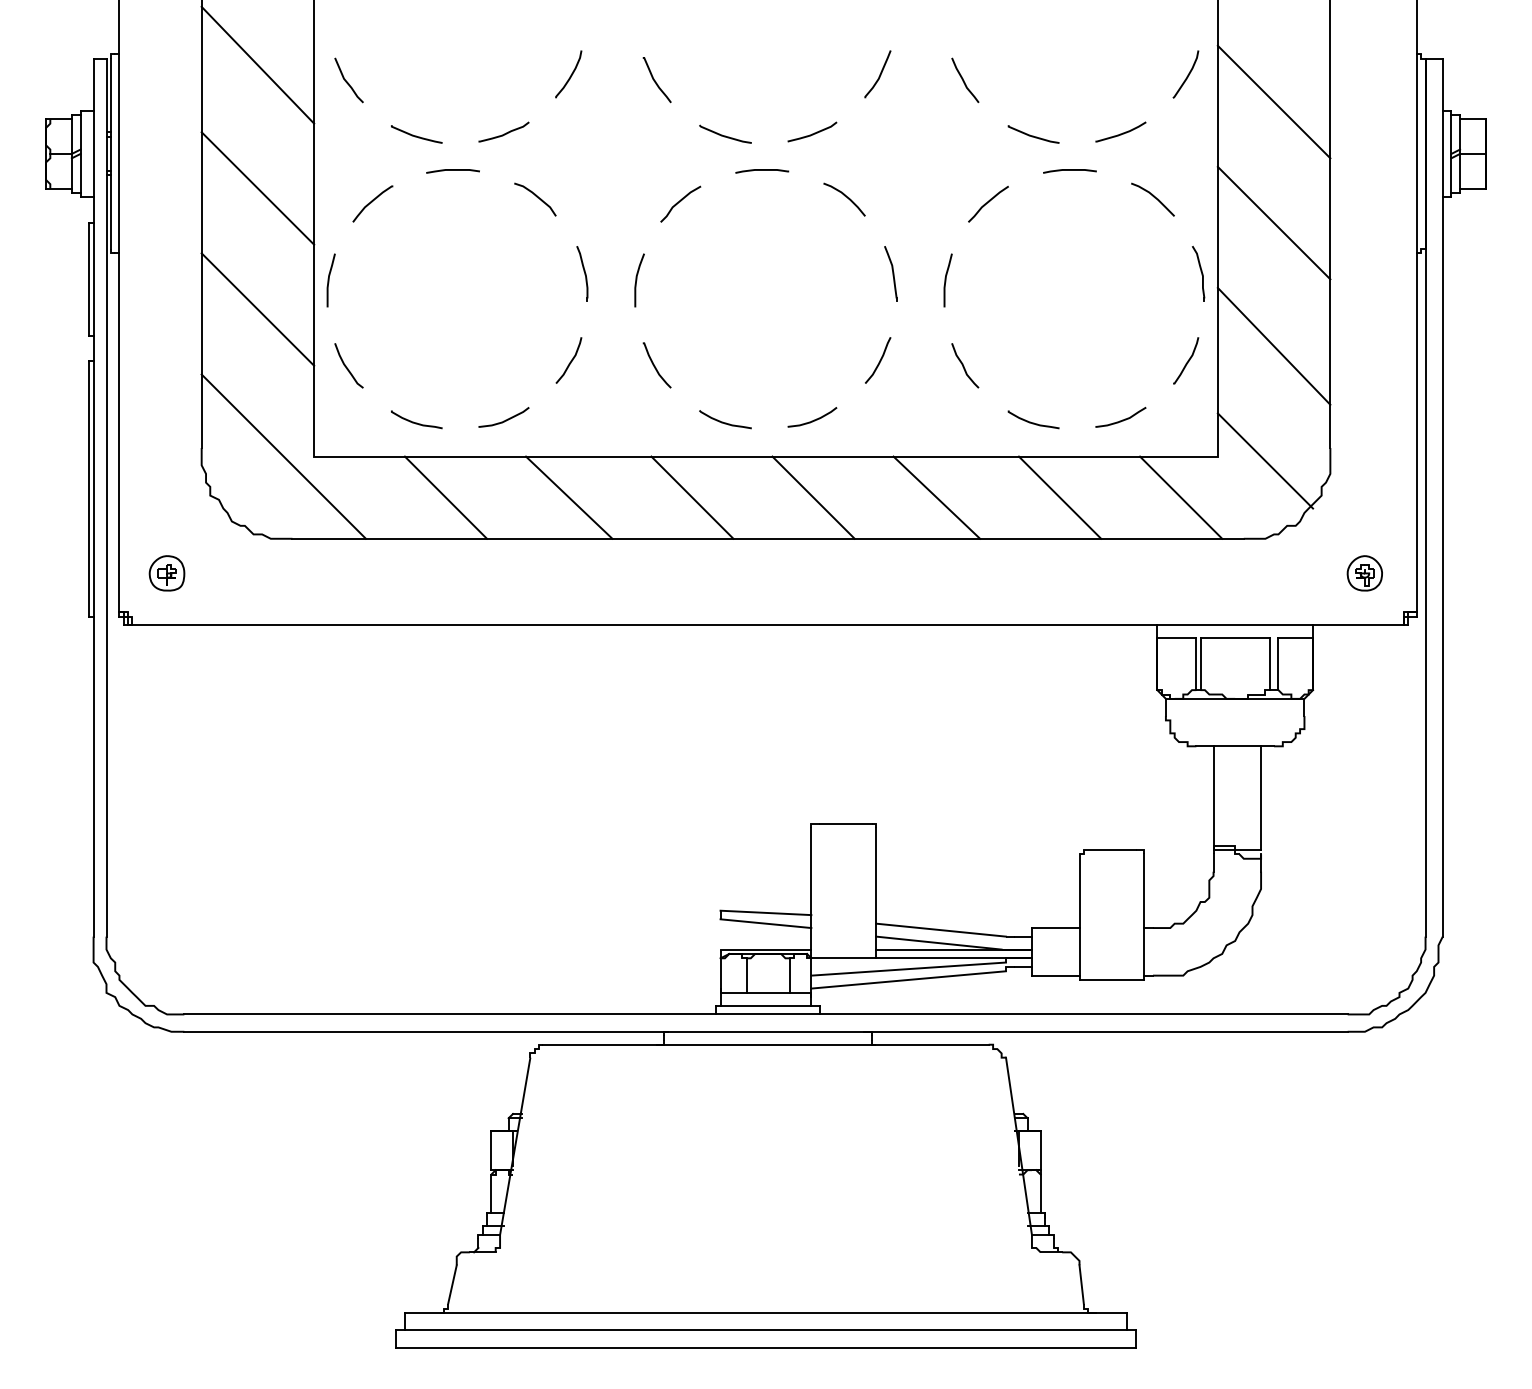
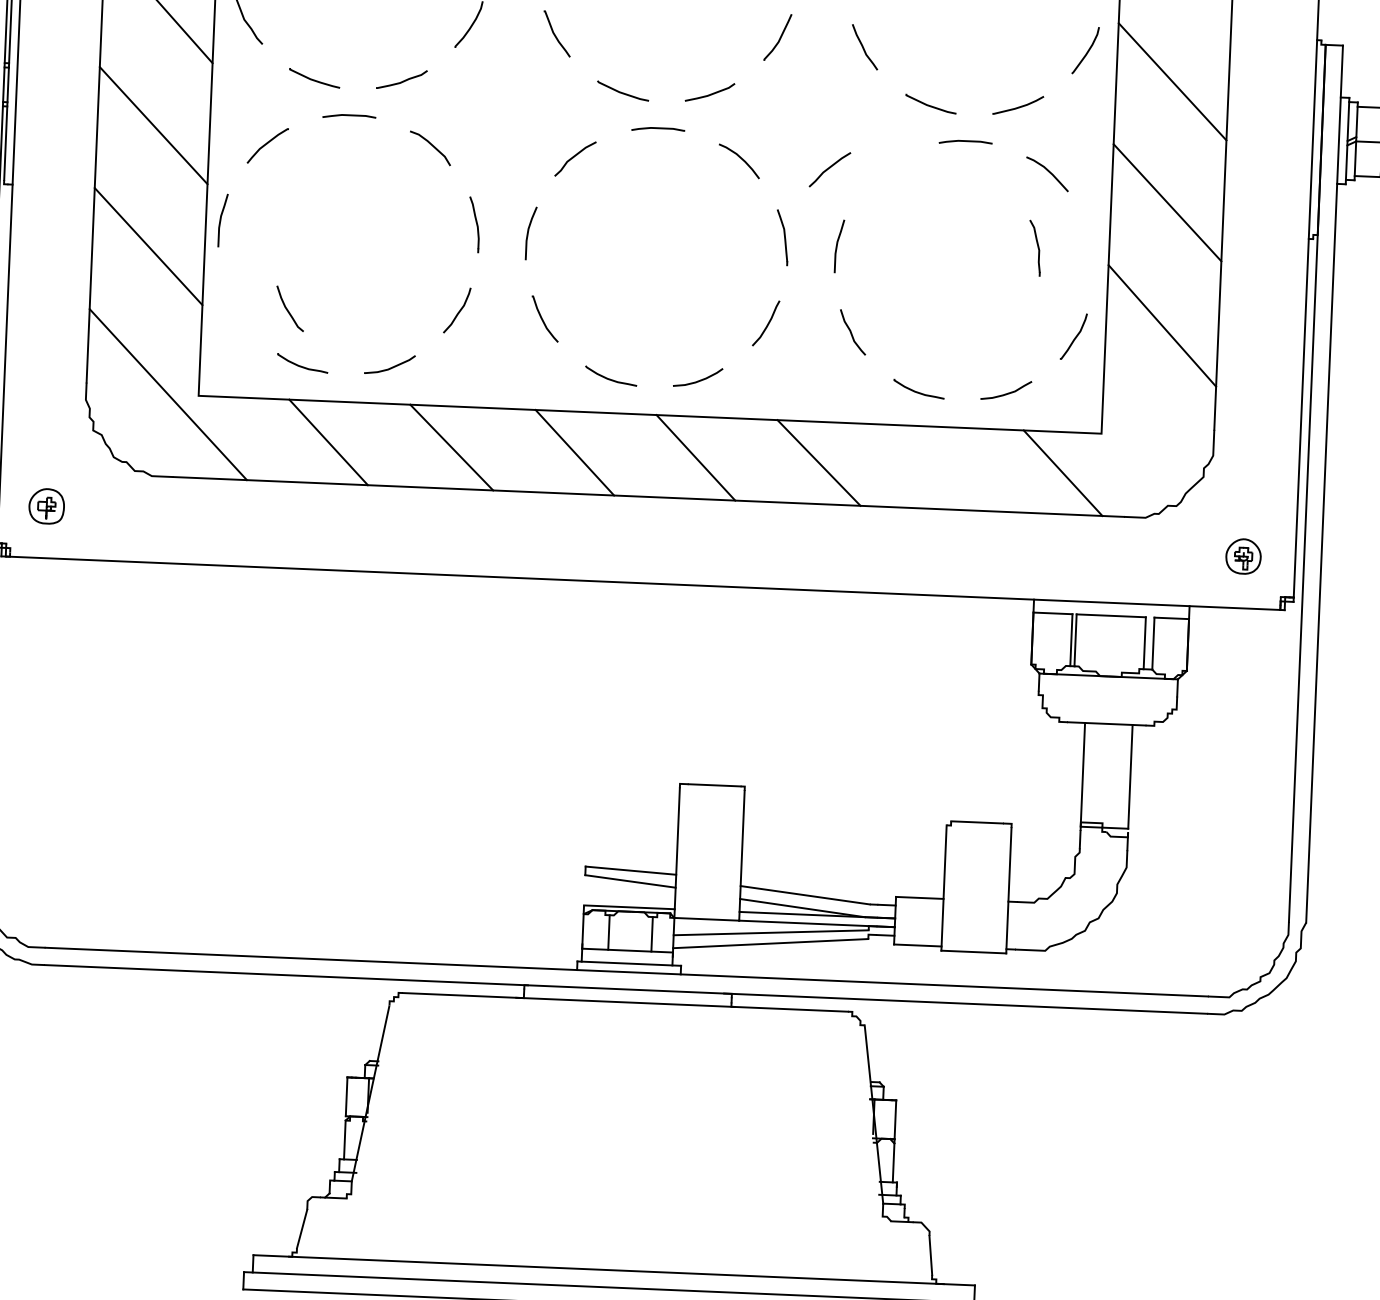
curve: (988, 203) -> (830, 168), moved
part: (1198, 273) -> (1034, 247), moved
curve: (346, 365) -> (287, 308), moved
line: (1265, 460) -> (1148, 439), removed
line: (1059, 497) -> (941, 467), removed

